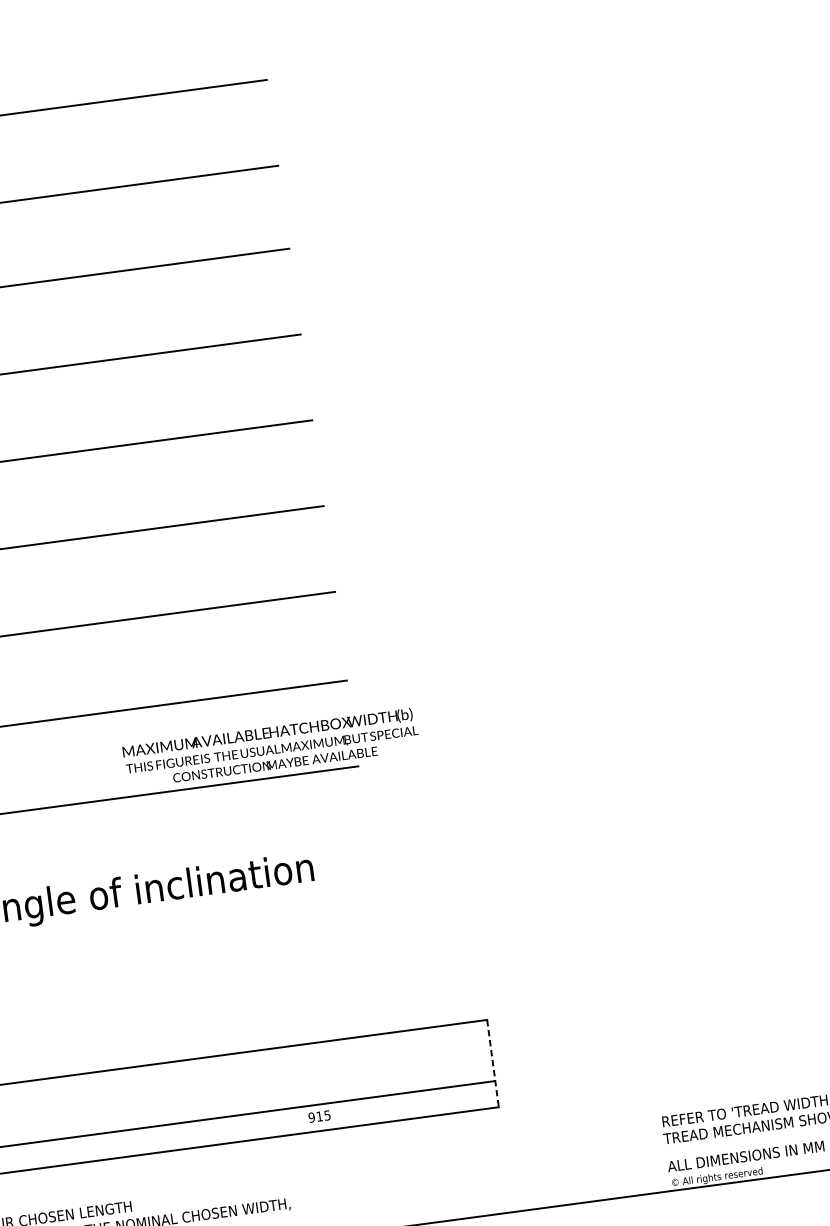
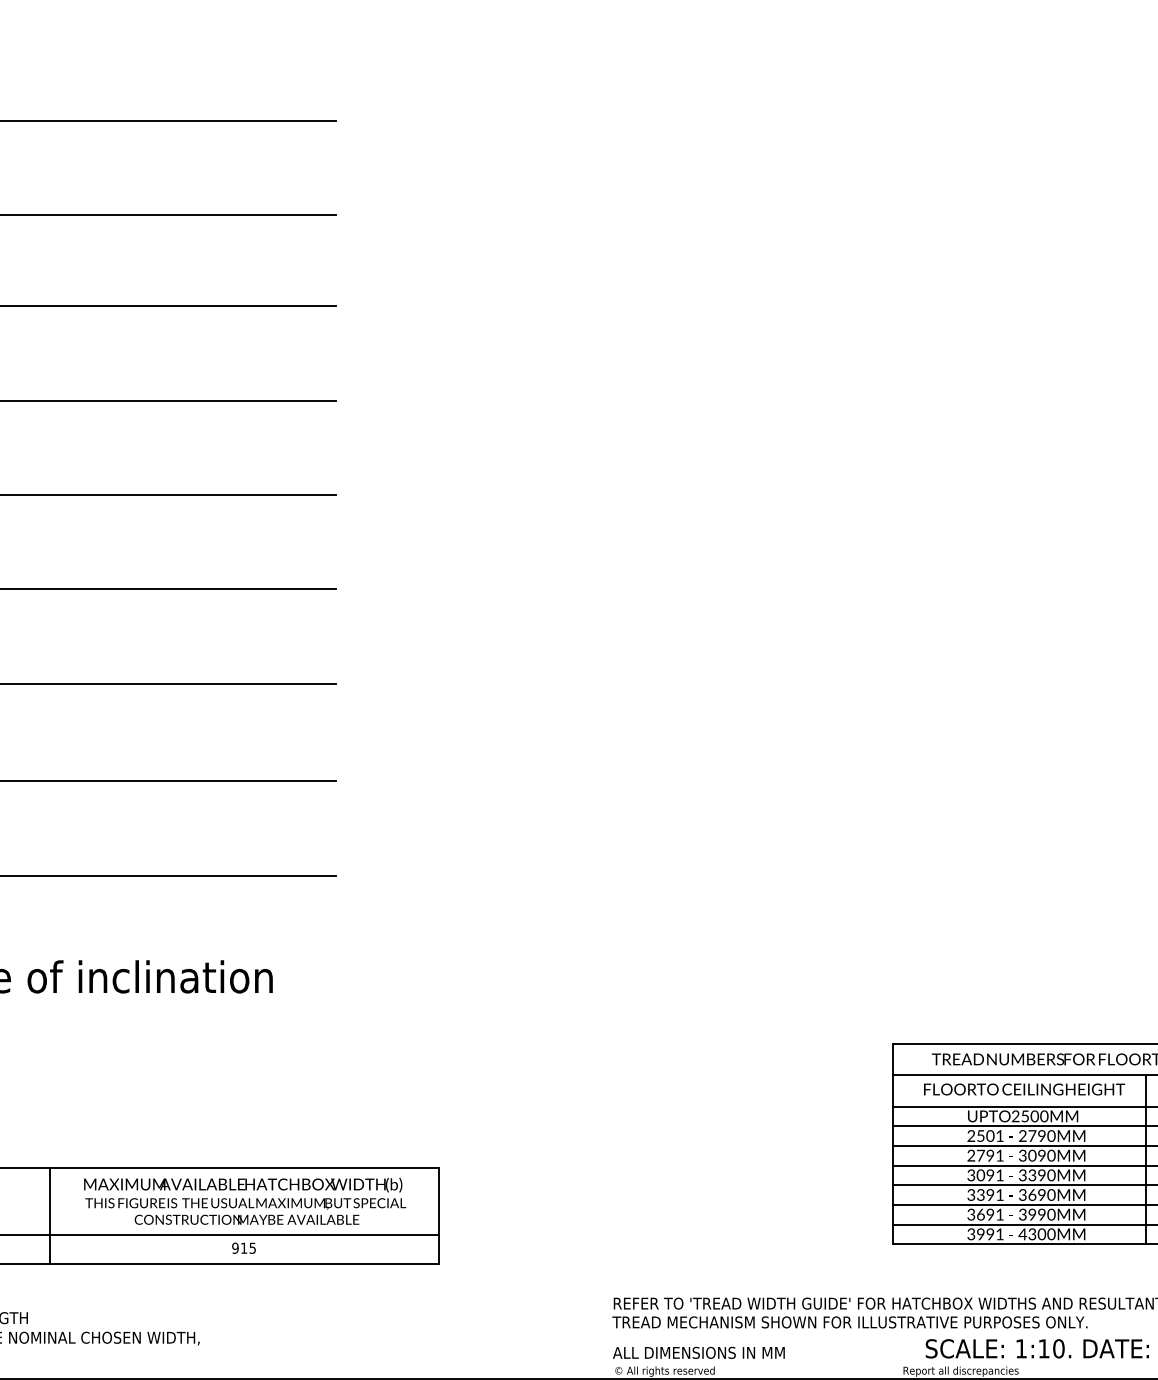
text: (271, 747) -> (245, 1200), moved
line: (492, 1064) -> (438, 1216), dashed -> solid
line: (139, 1111) -> (50, 1216), added

